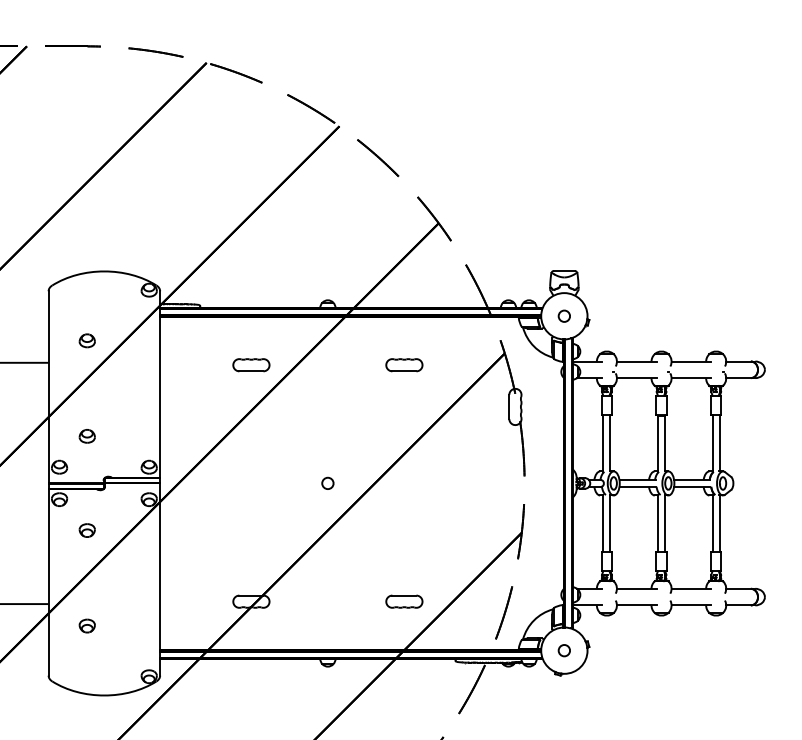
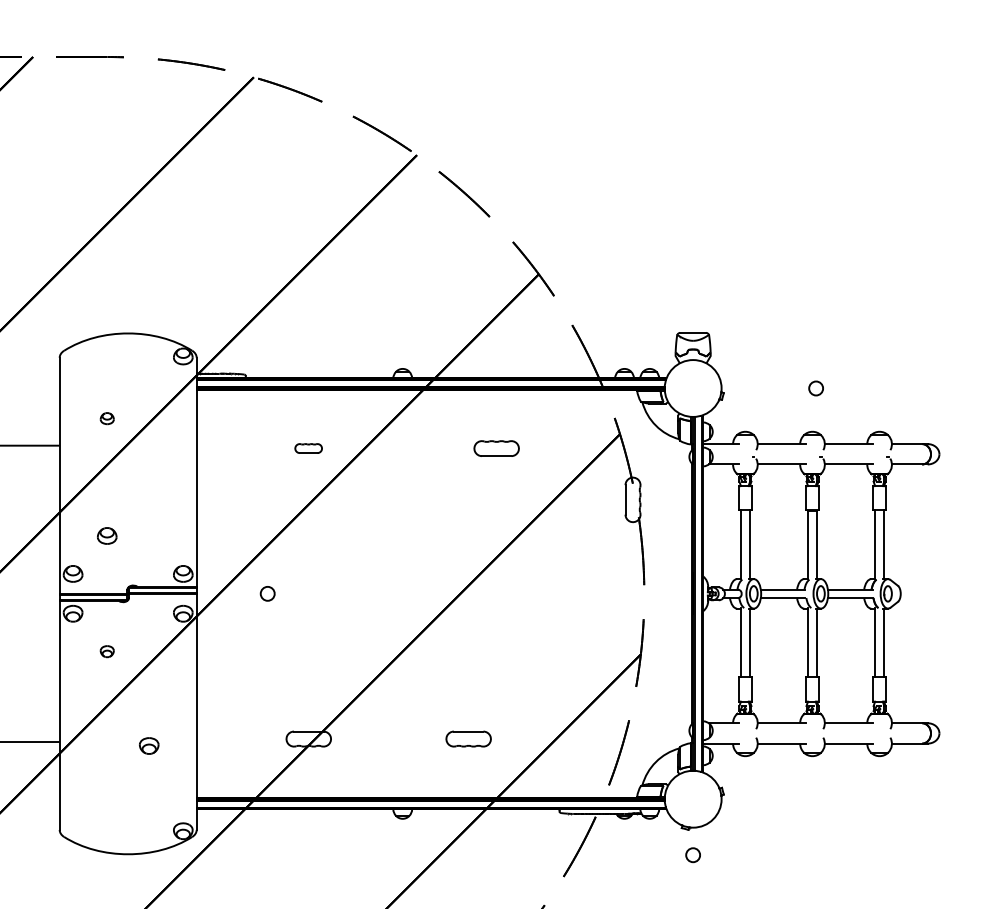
circle: (563, 316) -> (815, 388), moved
part: (87, 340) -> (107, 418), size x0.7
part: (251, 365) -> (308, 448), size x0.6
circle: (327, 483) -> (267, 593), moved
part: (87, 530) -> (107, 651), size x0.7
part: (404, 601) -> (468, 738), moved
part: (87, 625) -> (149, 745), moved
circle: (563, 650) -> (692, 855), moved

